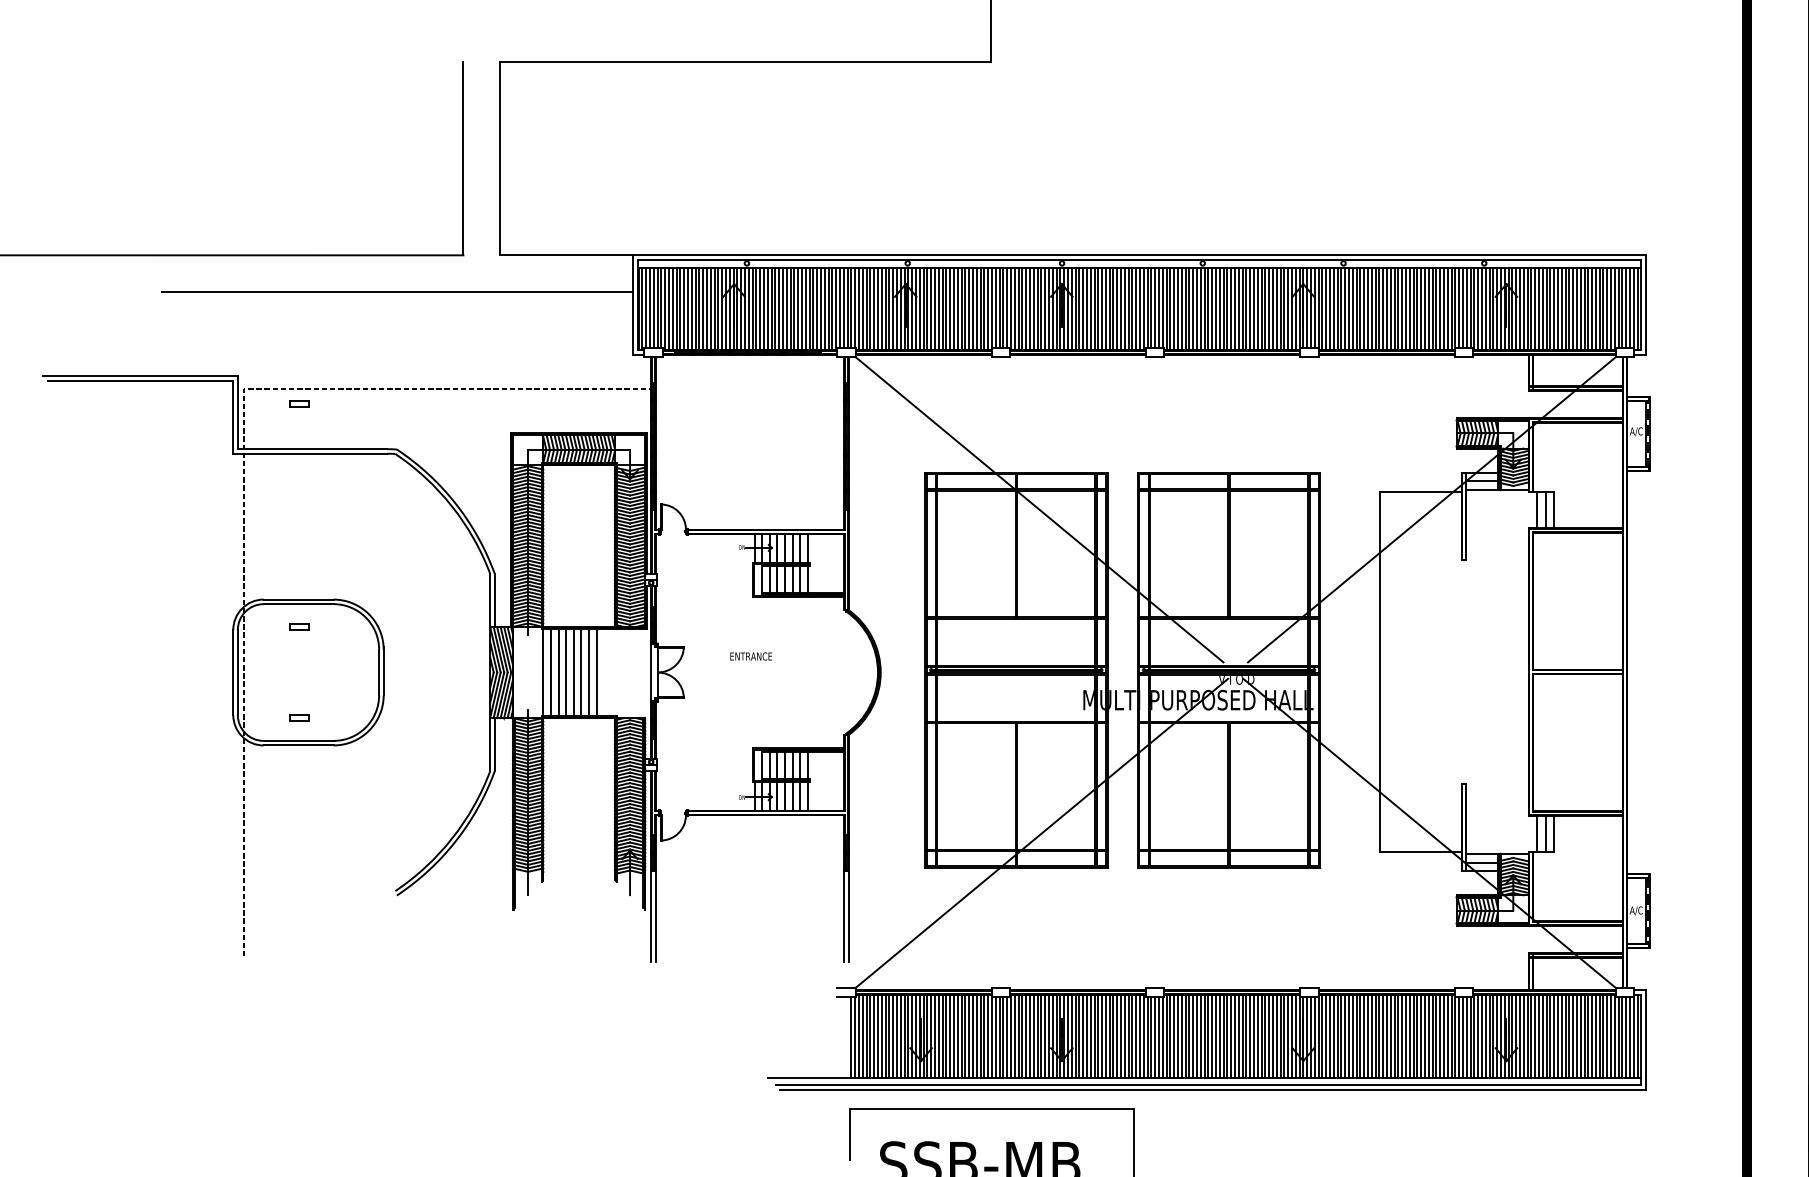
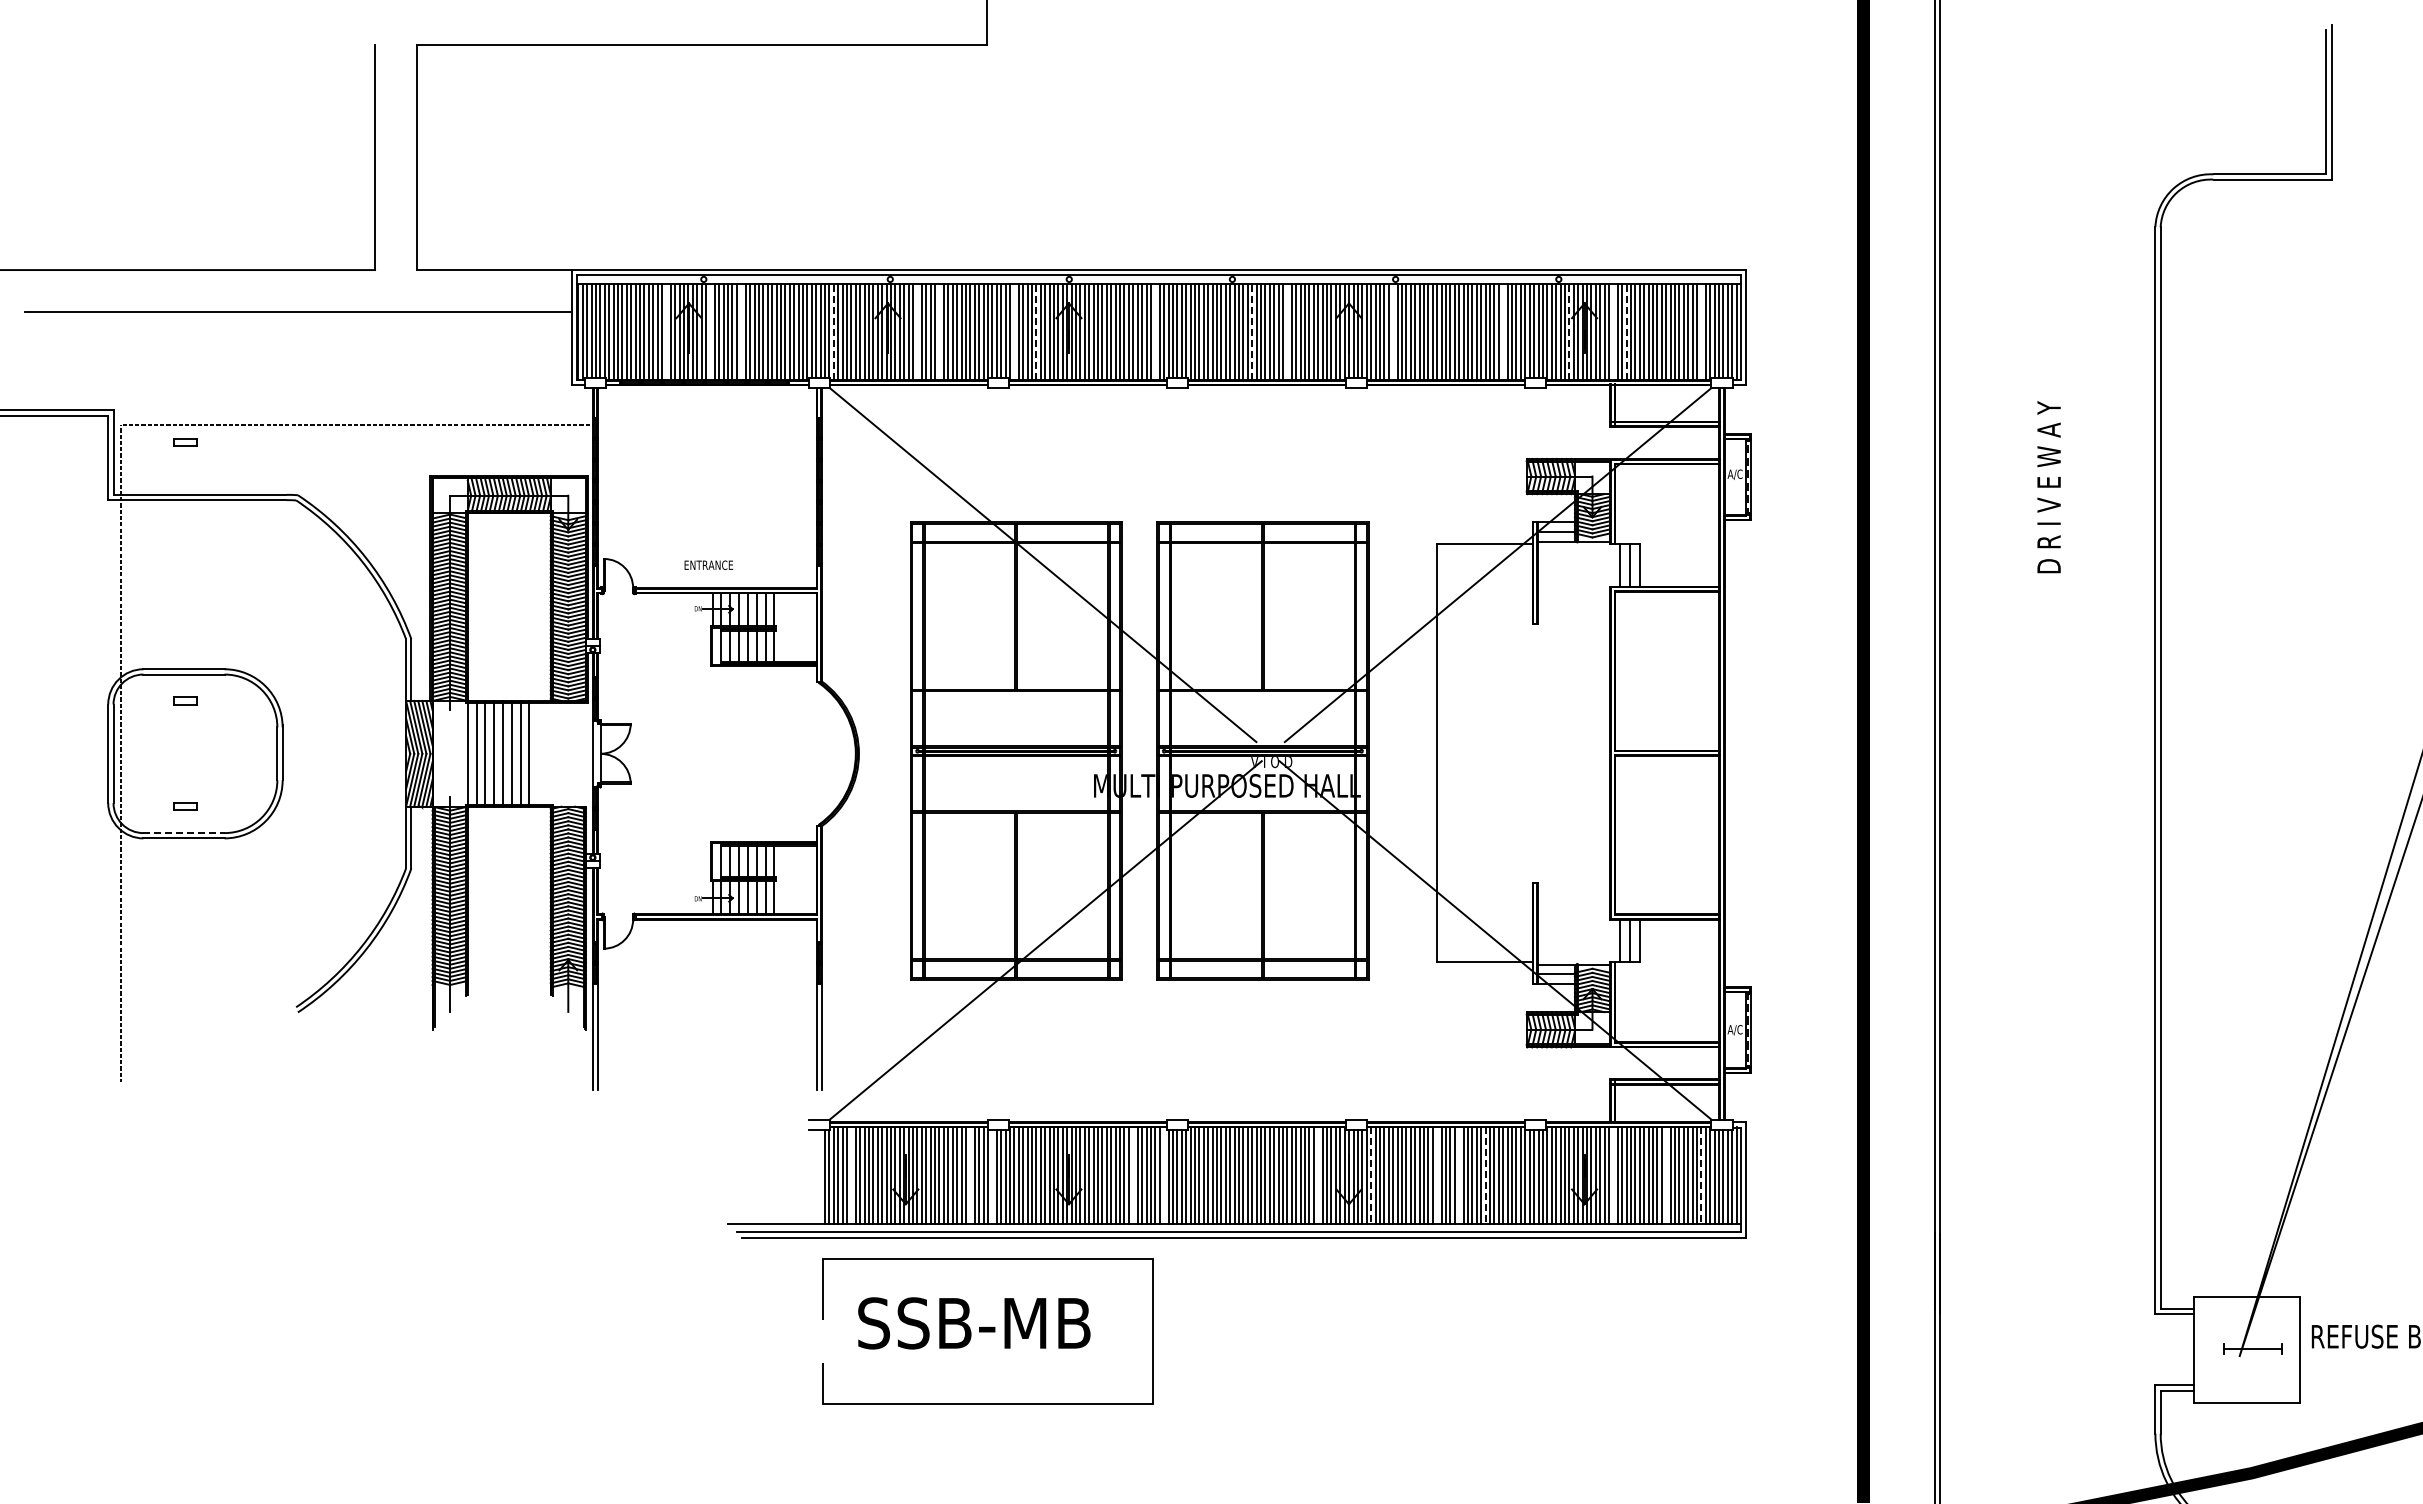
line: (858, 308) -> (833, 331), solid -> dashed
line: (1033, 308) -> (1036, 331), solid -> dashed
line: (1220, 308) -> (1252, 331), solid -> dashed
line: (1493, 308) -> (1569, 331), solid -> dashed
line: (1542, 308) -> (1626, 331), solid -> dashed
line: (714, 309) -> (666, 332), removed
line: (752, 309) -> (710, 332), removed
line: (779, 309) -> (741, 332), removed
line: (931, 309) -> (917, 332), removed
line: (950, 309) -> (939, 332), removed
line: (1014, 309) -> (1014, 332), removed
line: (1136, 309) -> (1155, 332), removed
line: (1250, 309) -> (1287, 332), removed
line: (1341, 309) -> (1393, 332), removed
line: (1436, 309) -> (1503, 332), removed
line: (1531, 309) -> (1613, 332), removed
line: (1607, 309) -> (1701, 332), removed
text: (750, 655) -> (708, 564), moved
line: (299, 741) -> (184, 833), solid -> dashed
line: (874, 1036) -> (851, 1175), removed
line: (976, 1036) -> (970, 1175), removed
line: (1117, 1036) -> (1133, 1175), removed
line: (1144, 1036) -> (1164, 1175), removed
line: (1277, 1036) -> (1318, 1175), removed
line: (1379, 1036) -> (1437, 1175), removed
line: (1398, 1036) -> (1459, 1175), removed
line: (1531, 1036) -> (1613, 1175), removed
line: (1577, 1036) -> (1666, 1175), removed
line: (995, 1037) -> (992, 1176), removed
line: (1322, 1037) -> (1371, 1176), solid -> dashed
line: (1421, 1037) -> (1485, 1176), solid -> dashed
line: (1607, 1037) -> (1701, 1176), solid -> dashed

